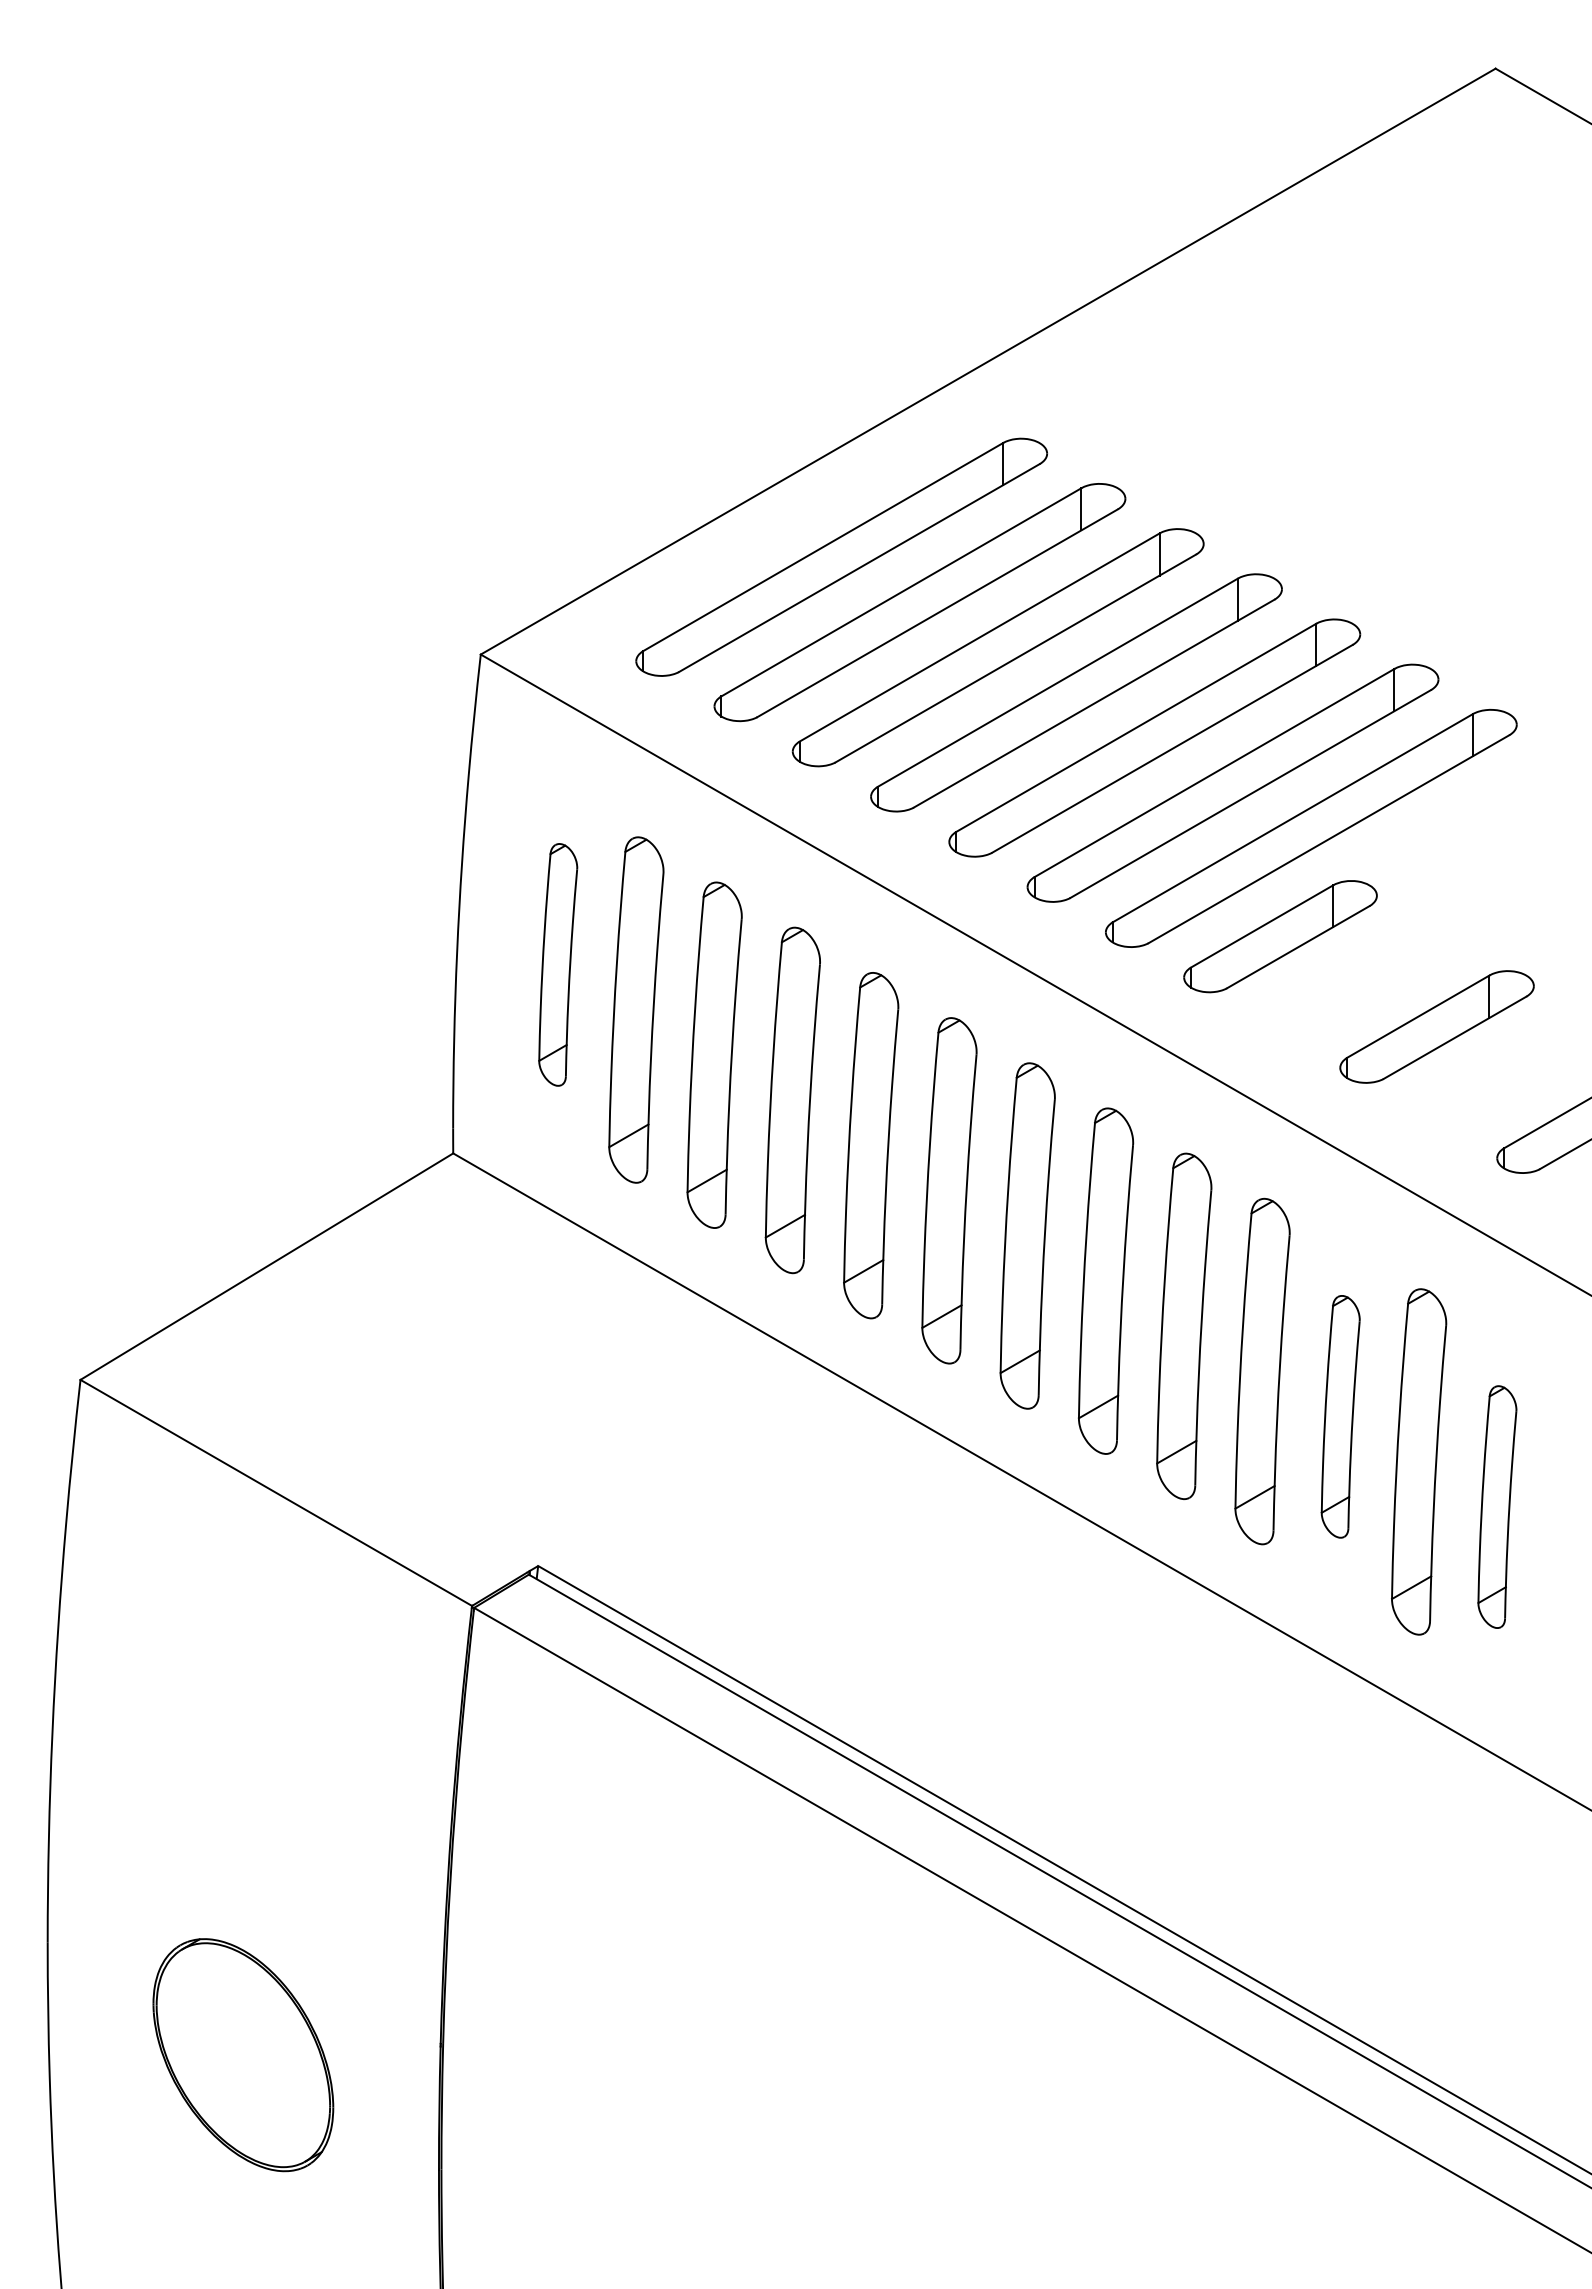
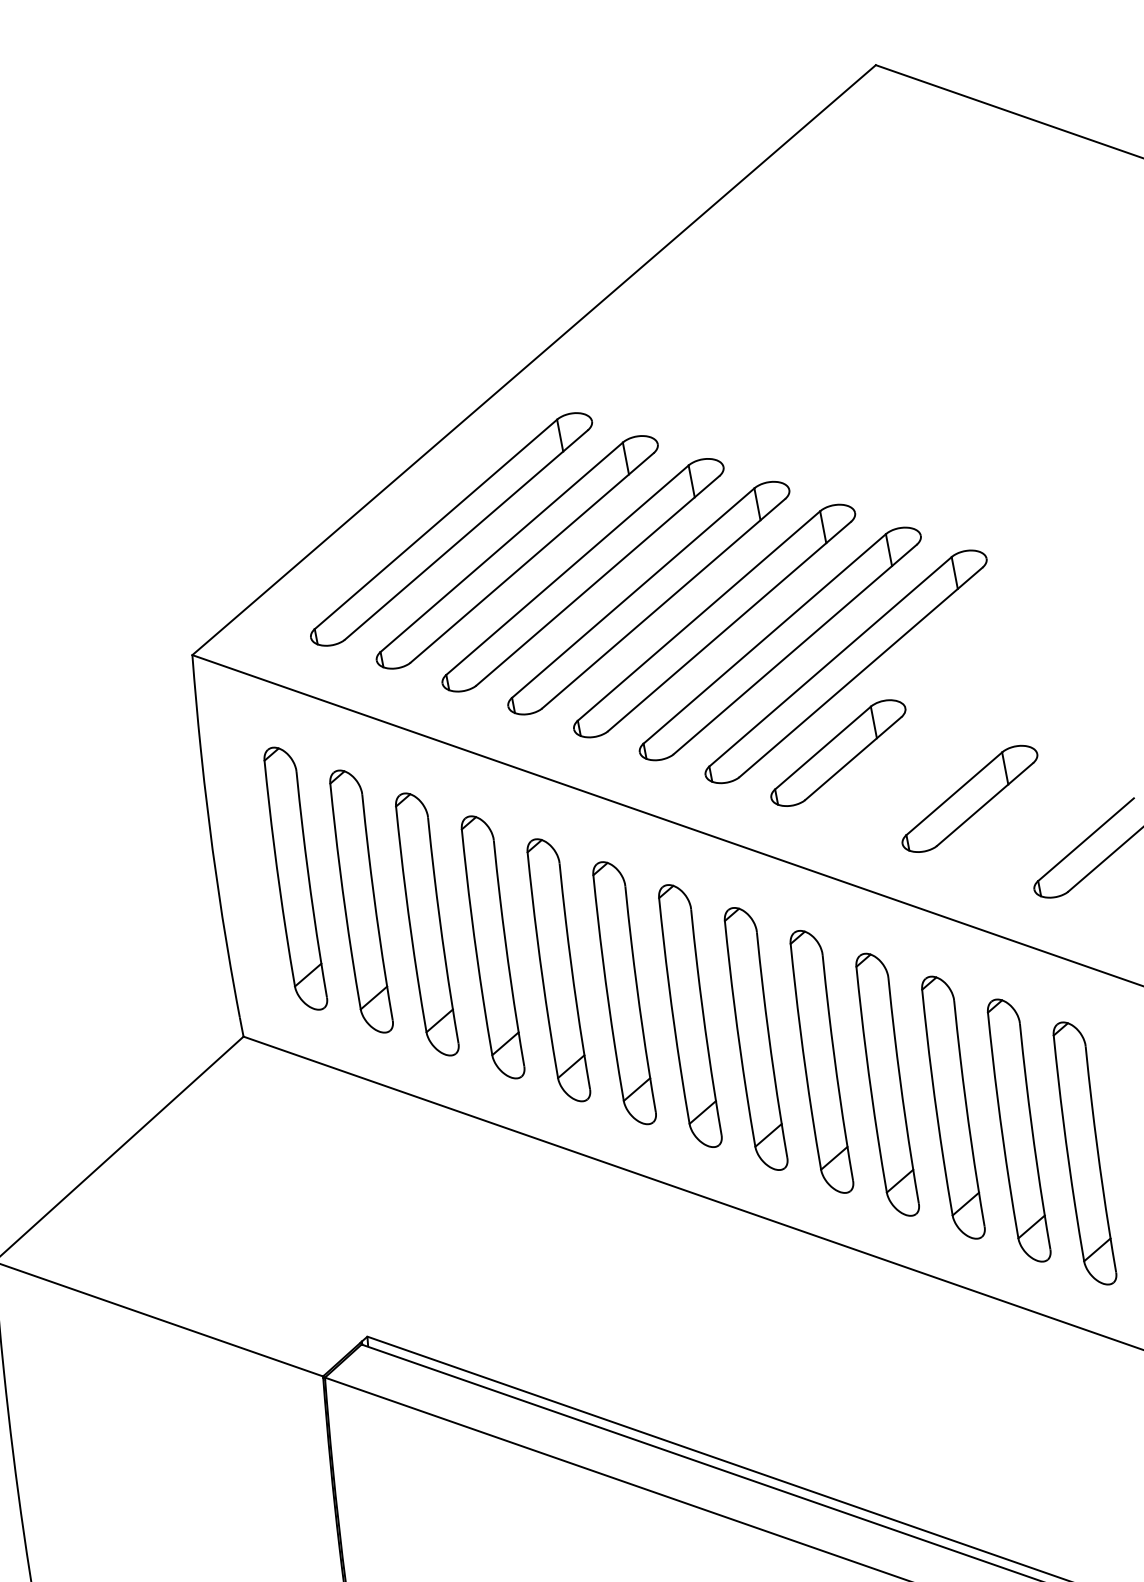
part: (558, 964) -> (295, 878), size x1.43
part: (1340, 1416) -> (953, 1107), size x1.43
part: (1497, 1506) -> (1084, 1153), size x1.43

